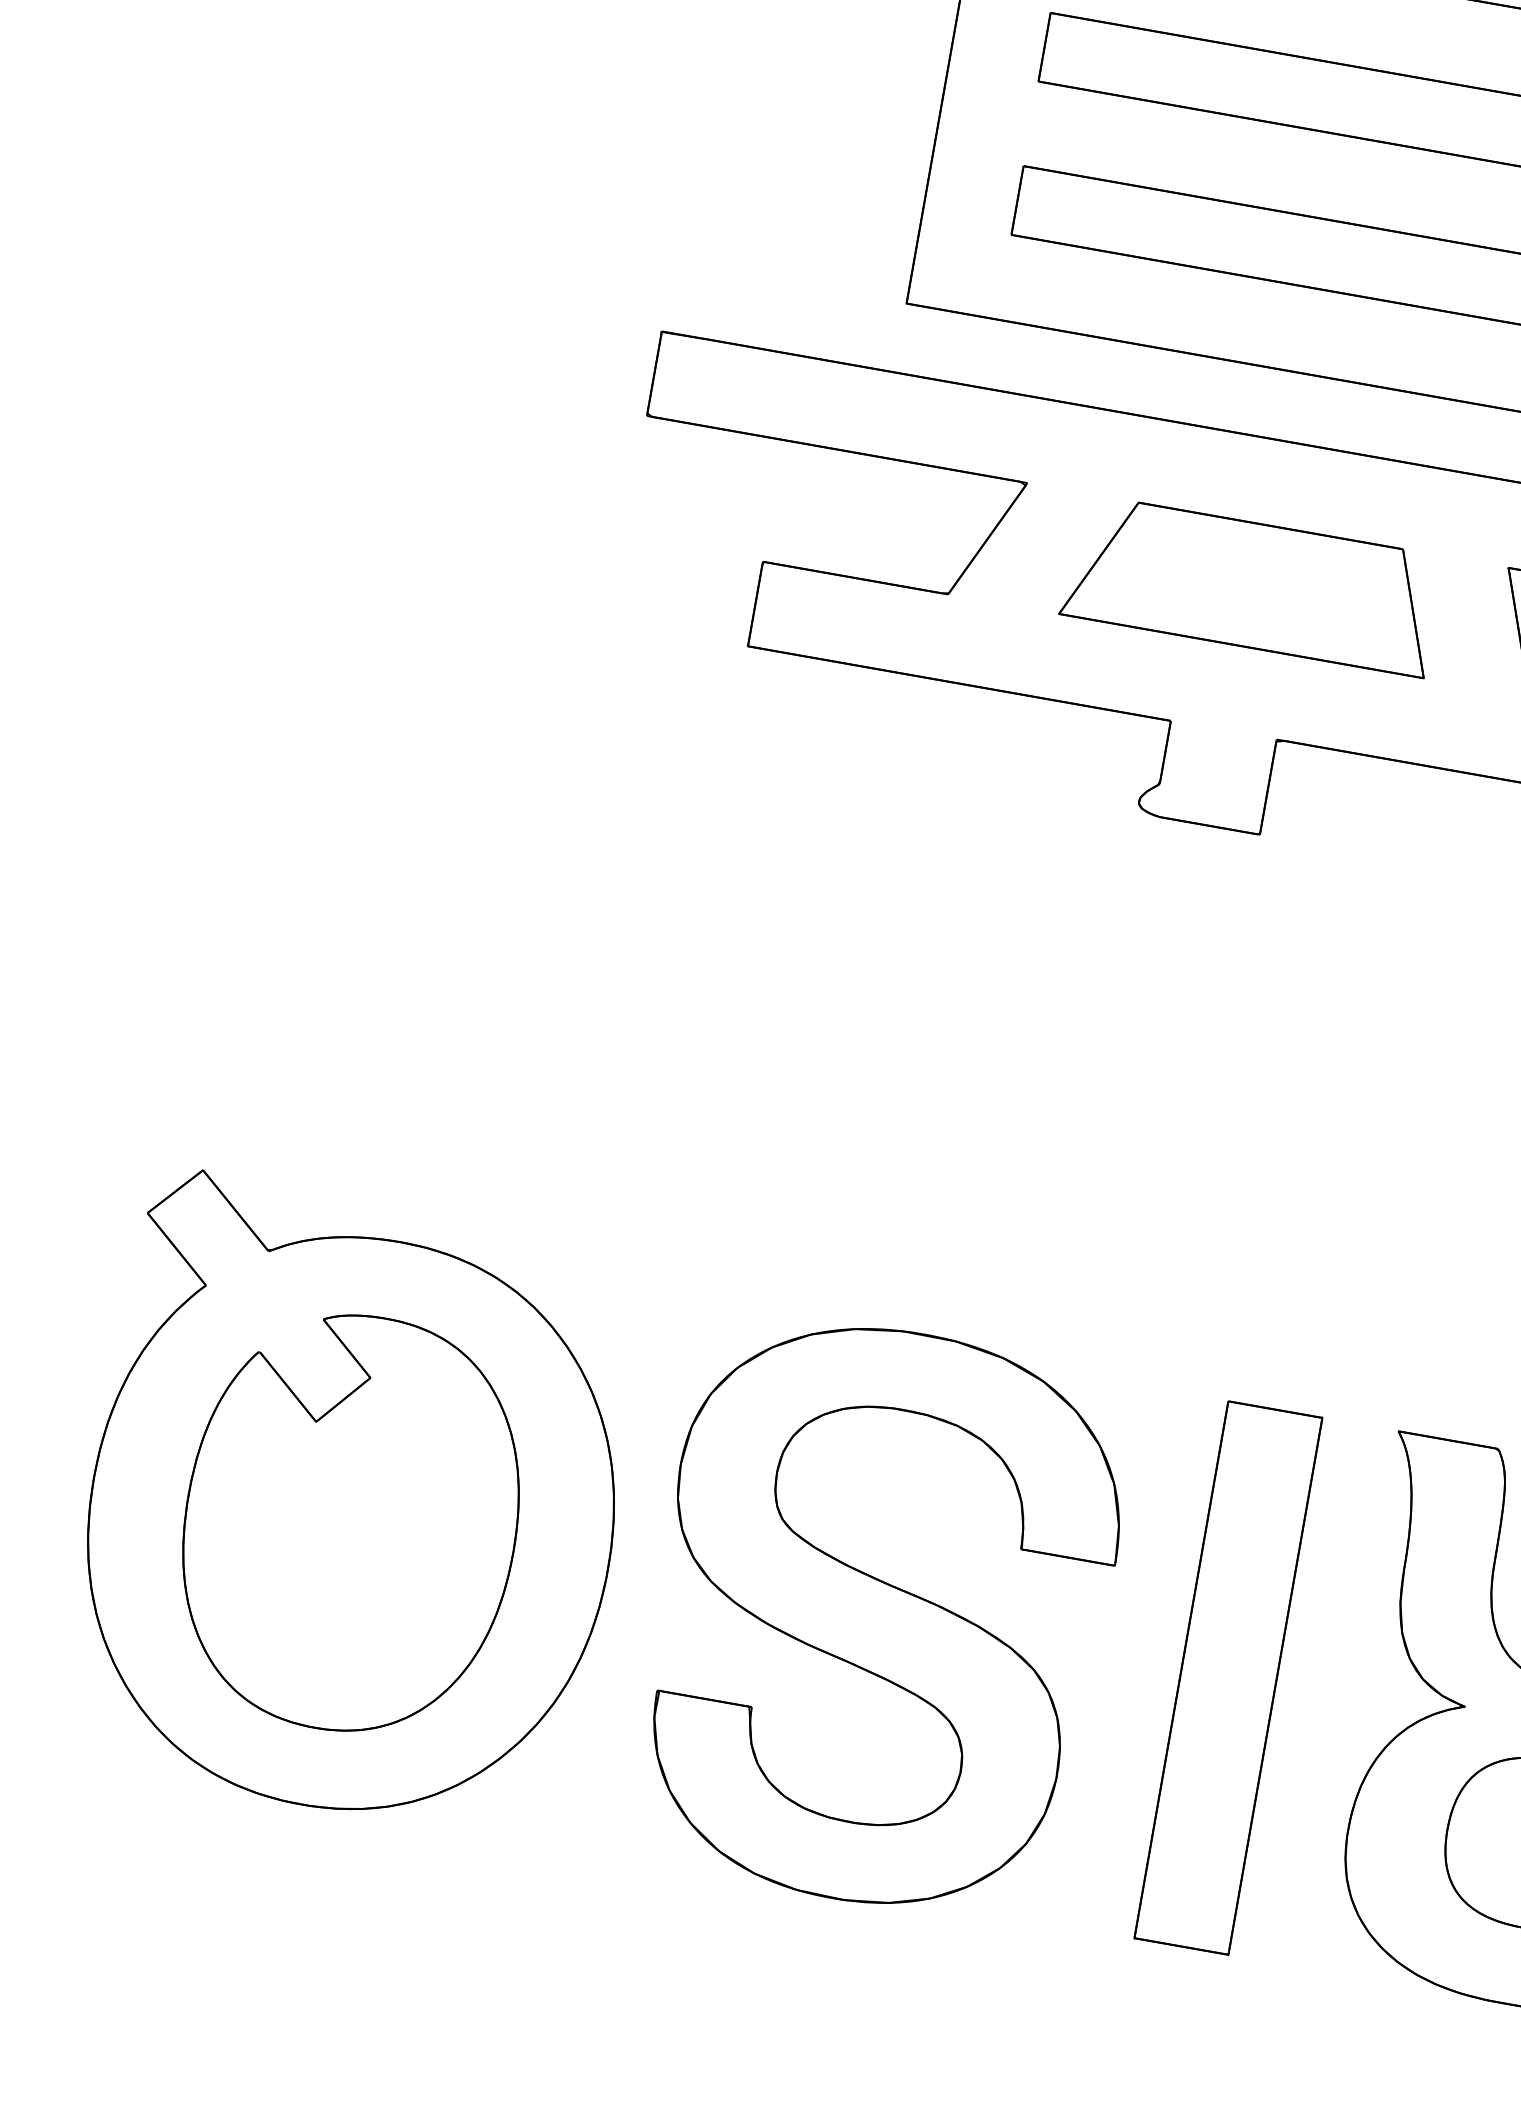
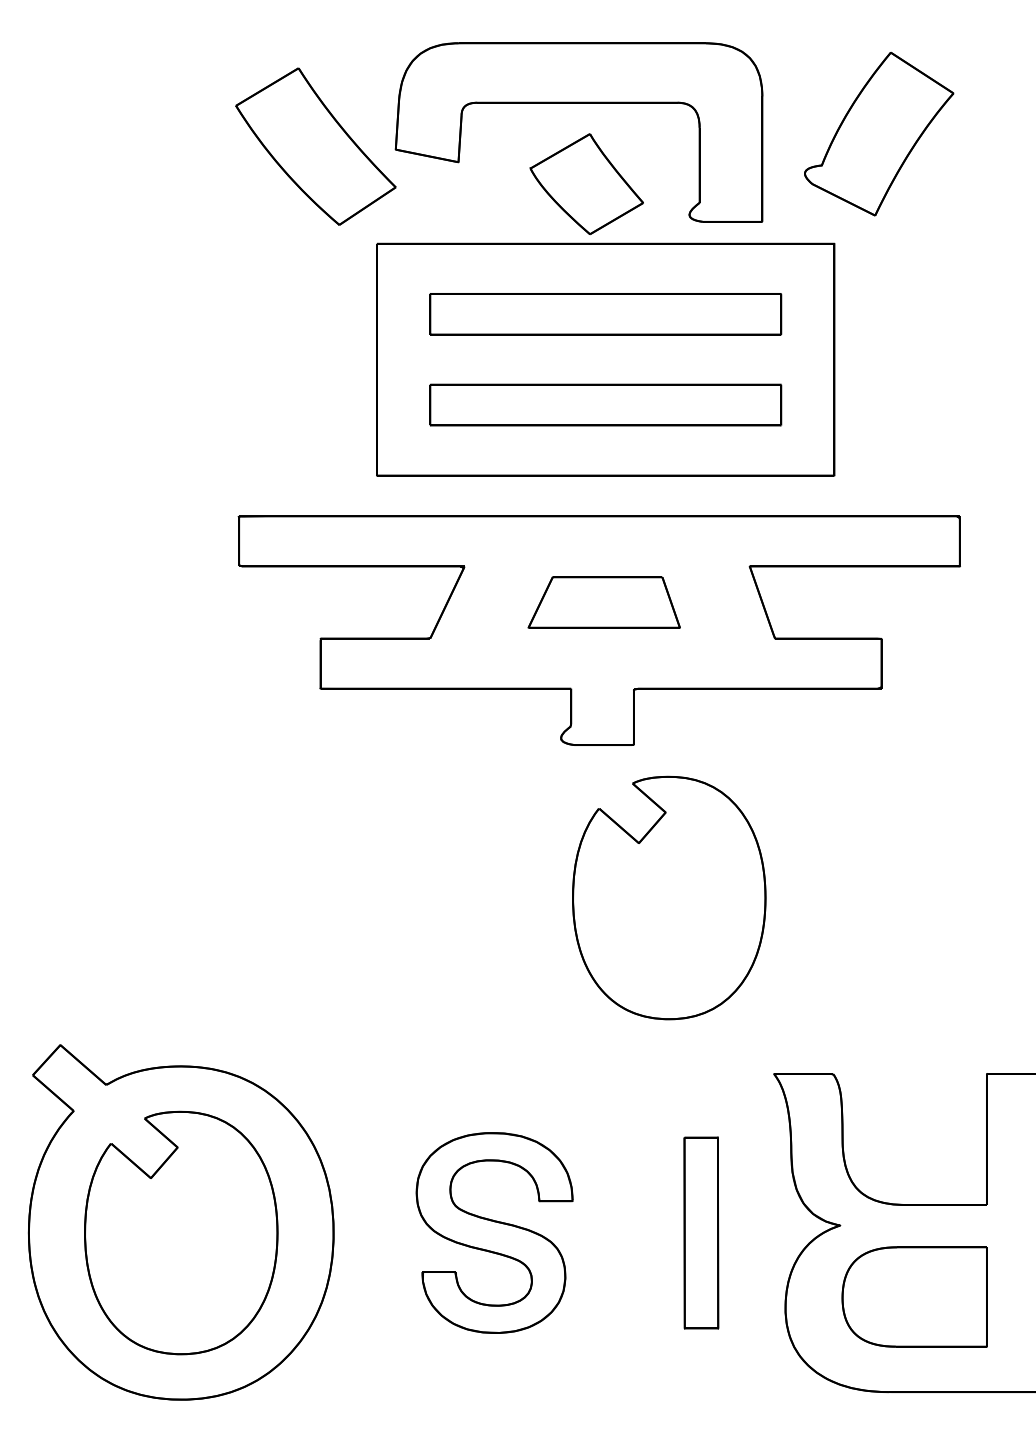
part: (1252, 585) -> (604, 602), size x0.7
part: (1274, 1102) -> (669, 897), added
part: (879, 1615) -> (494, 1232), size x0.6
part: (1228, 1677) -> (701, 1232), size x0.6

